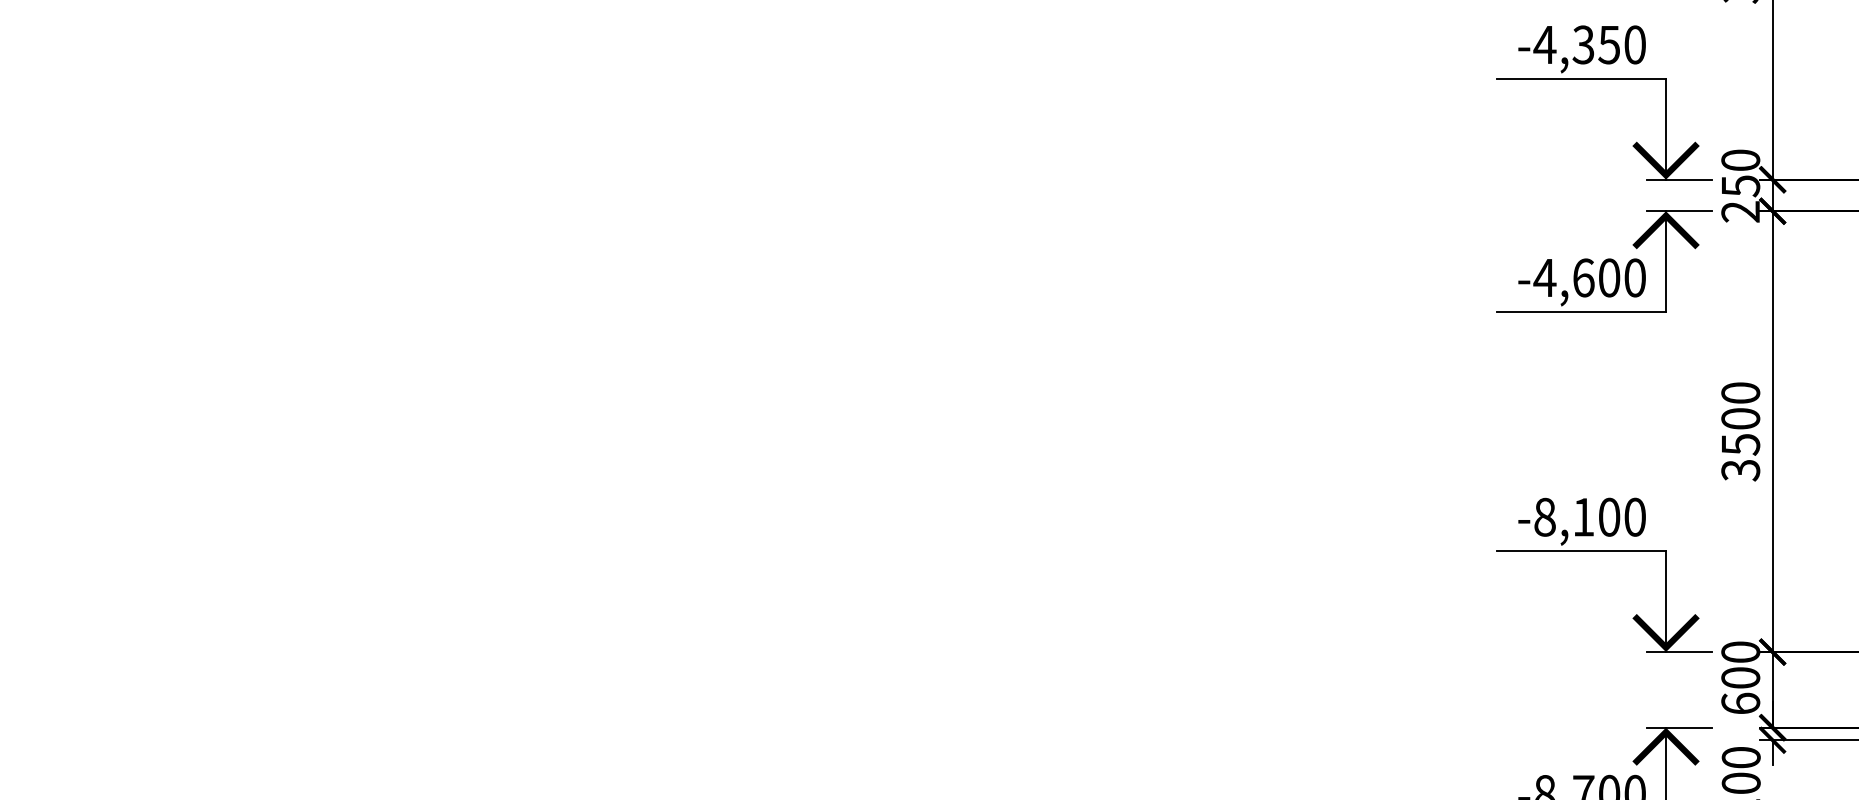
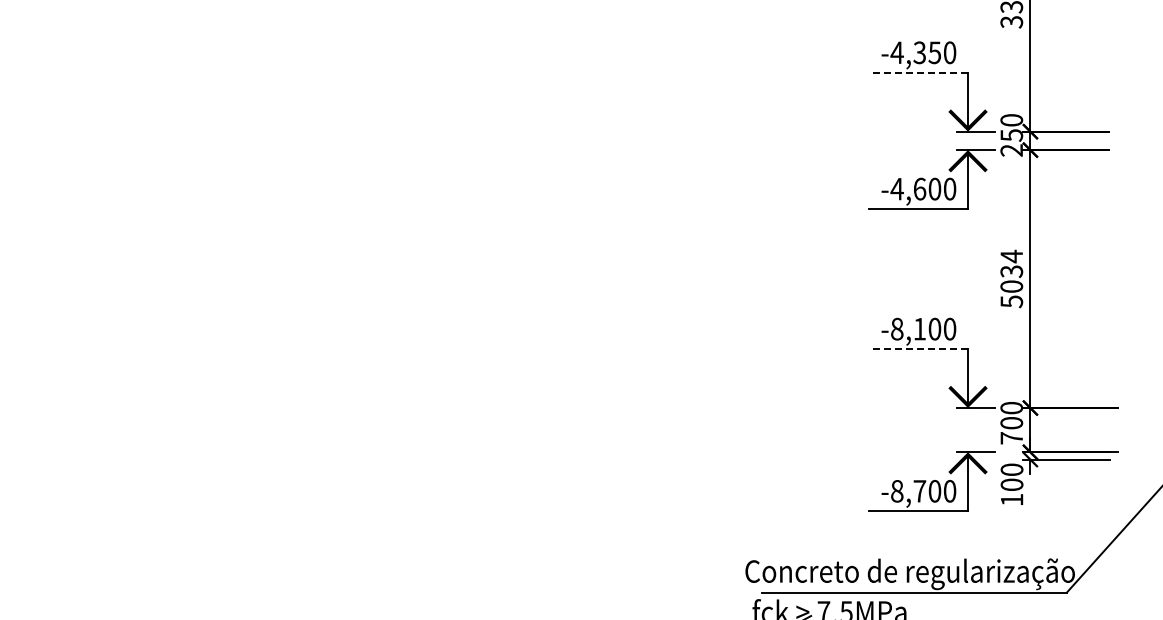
line: (1581, 78) -> (918, 72), solid -> dashed
text: (1740, 430) -> (1011, 278), 3500 -> 5034
line: (1581, 552) -> (918, 349), solid -> dashed
text: (1740, 702) -> (1011, 437), 600 -> 700

